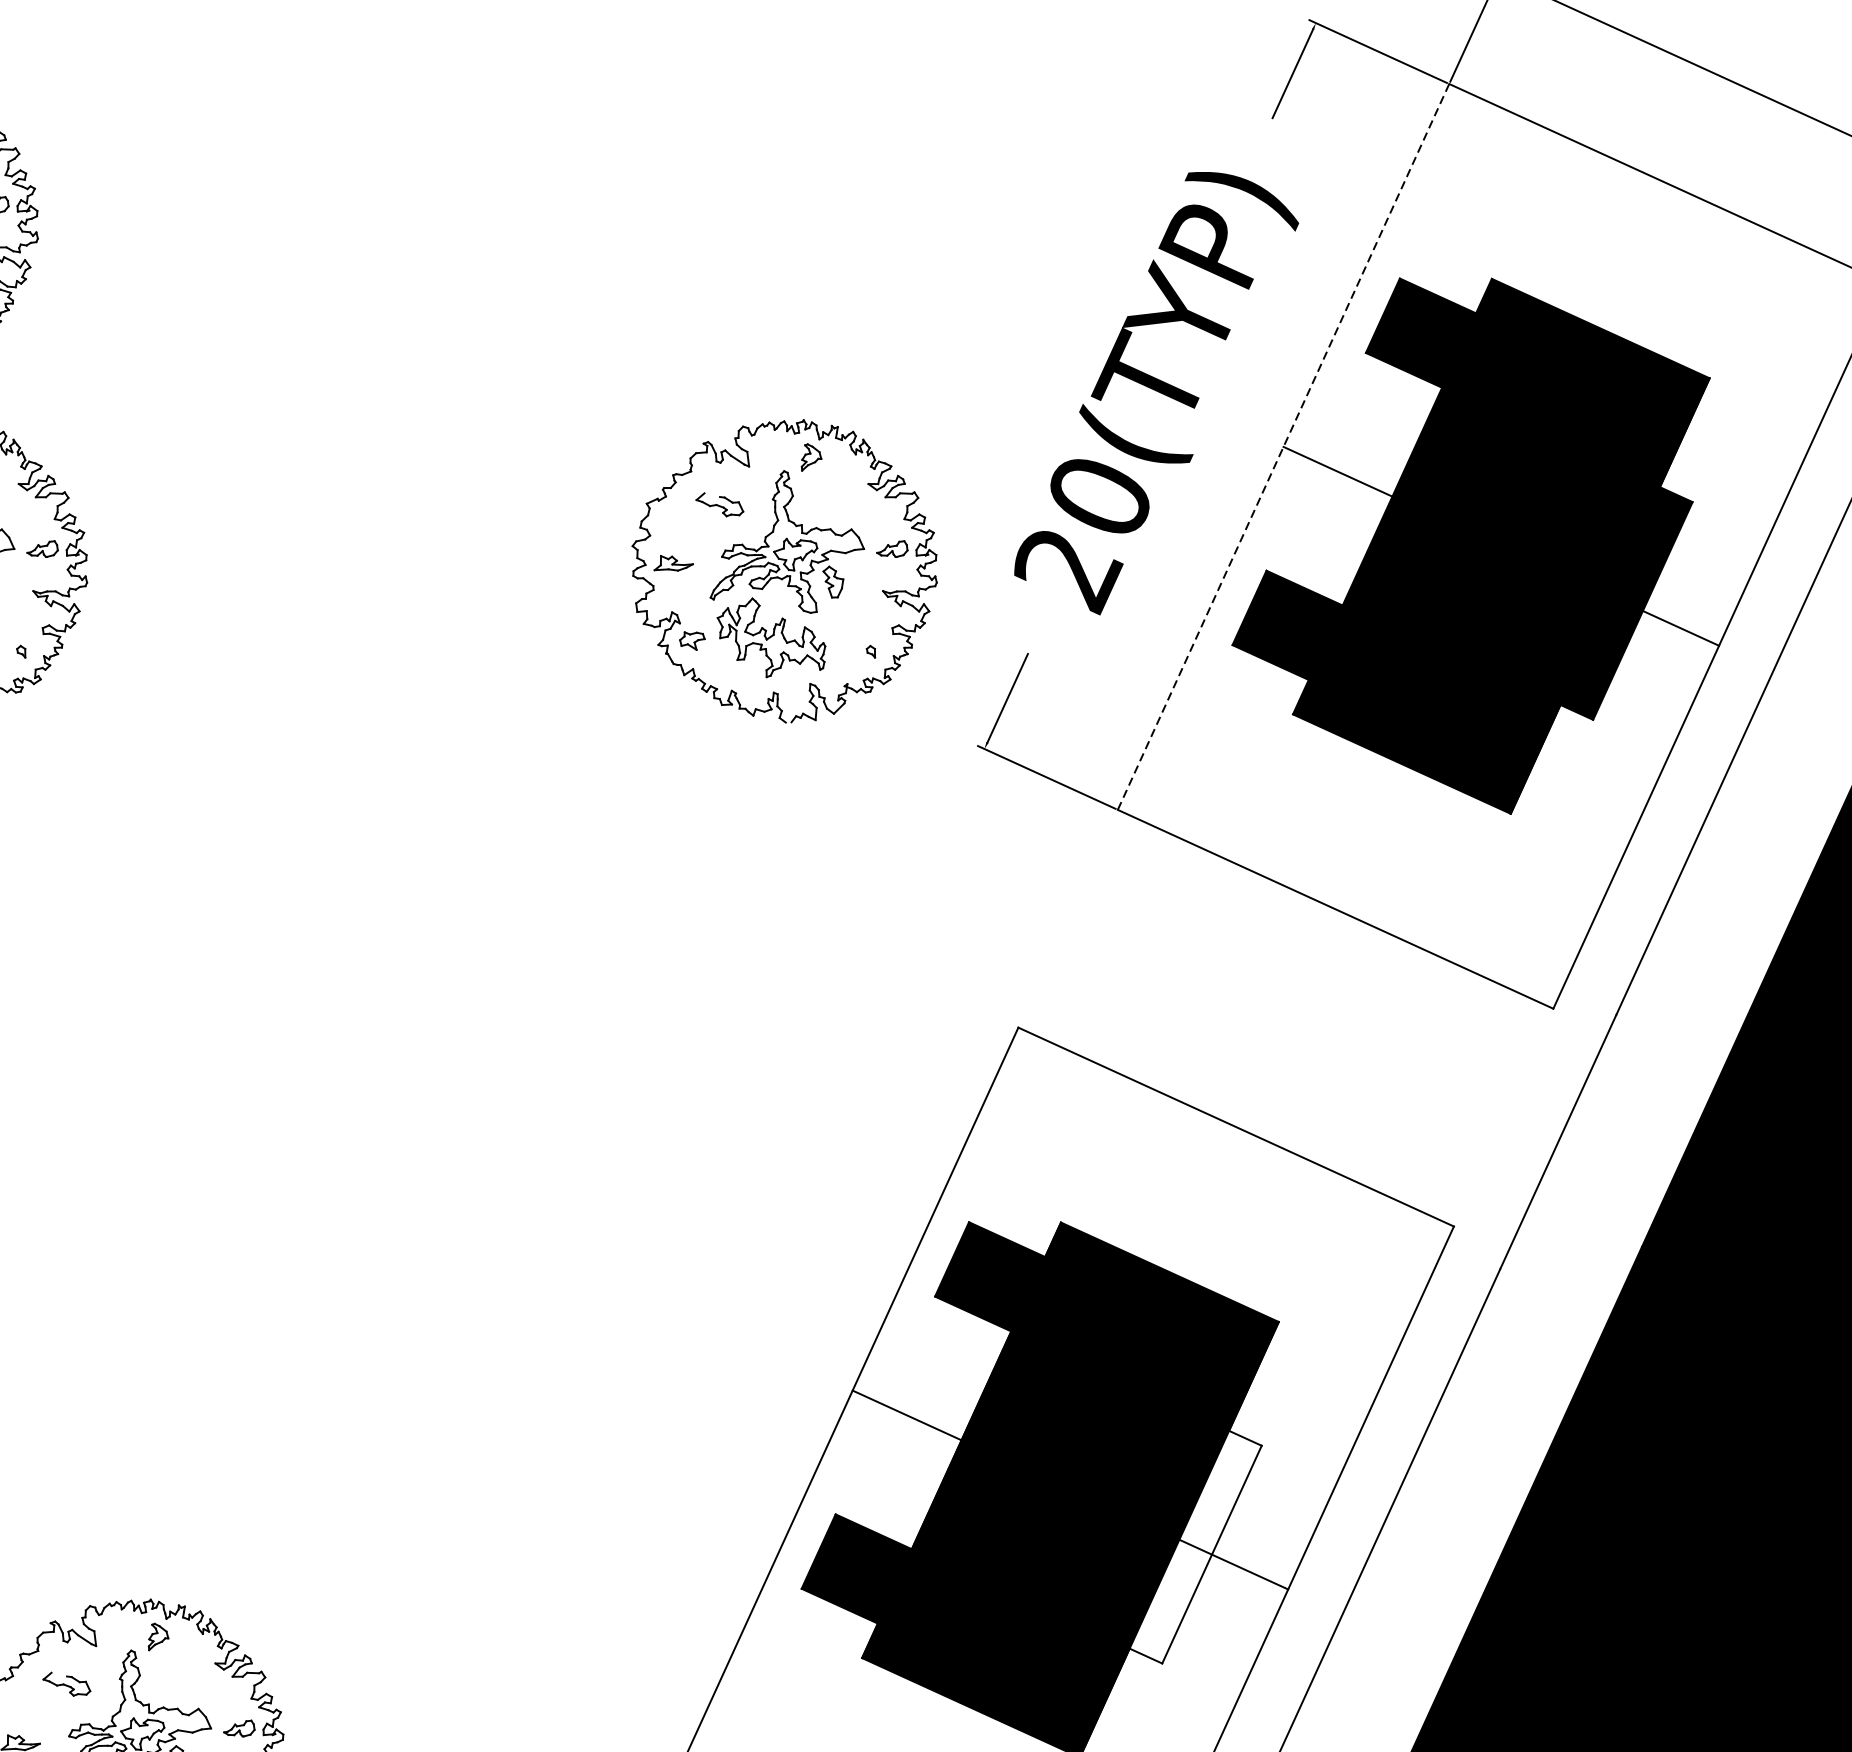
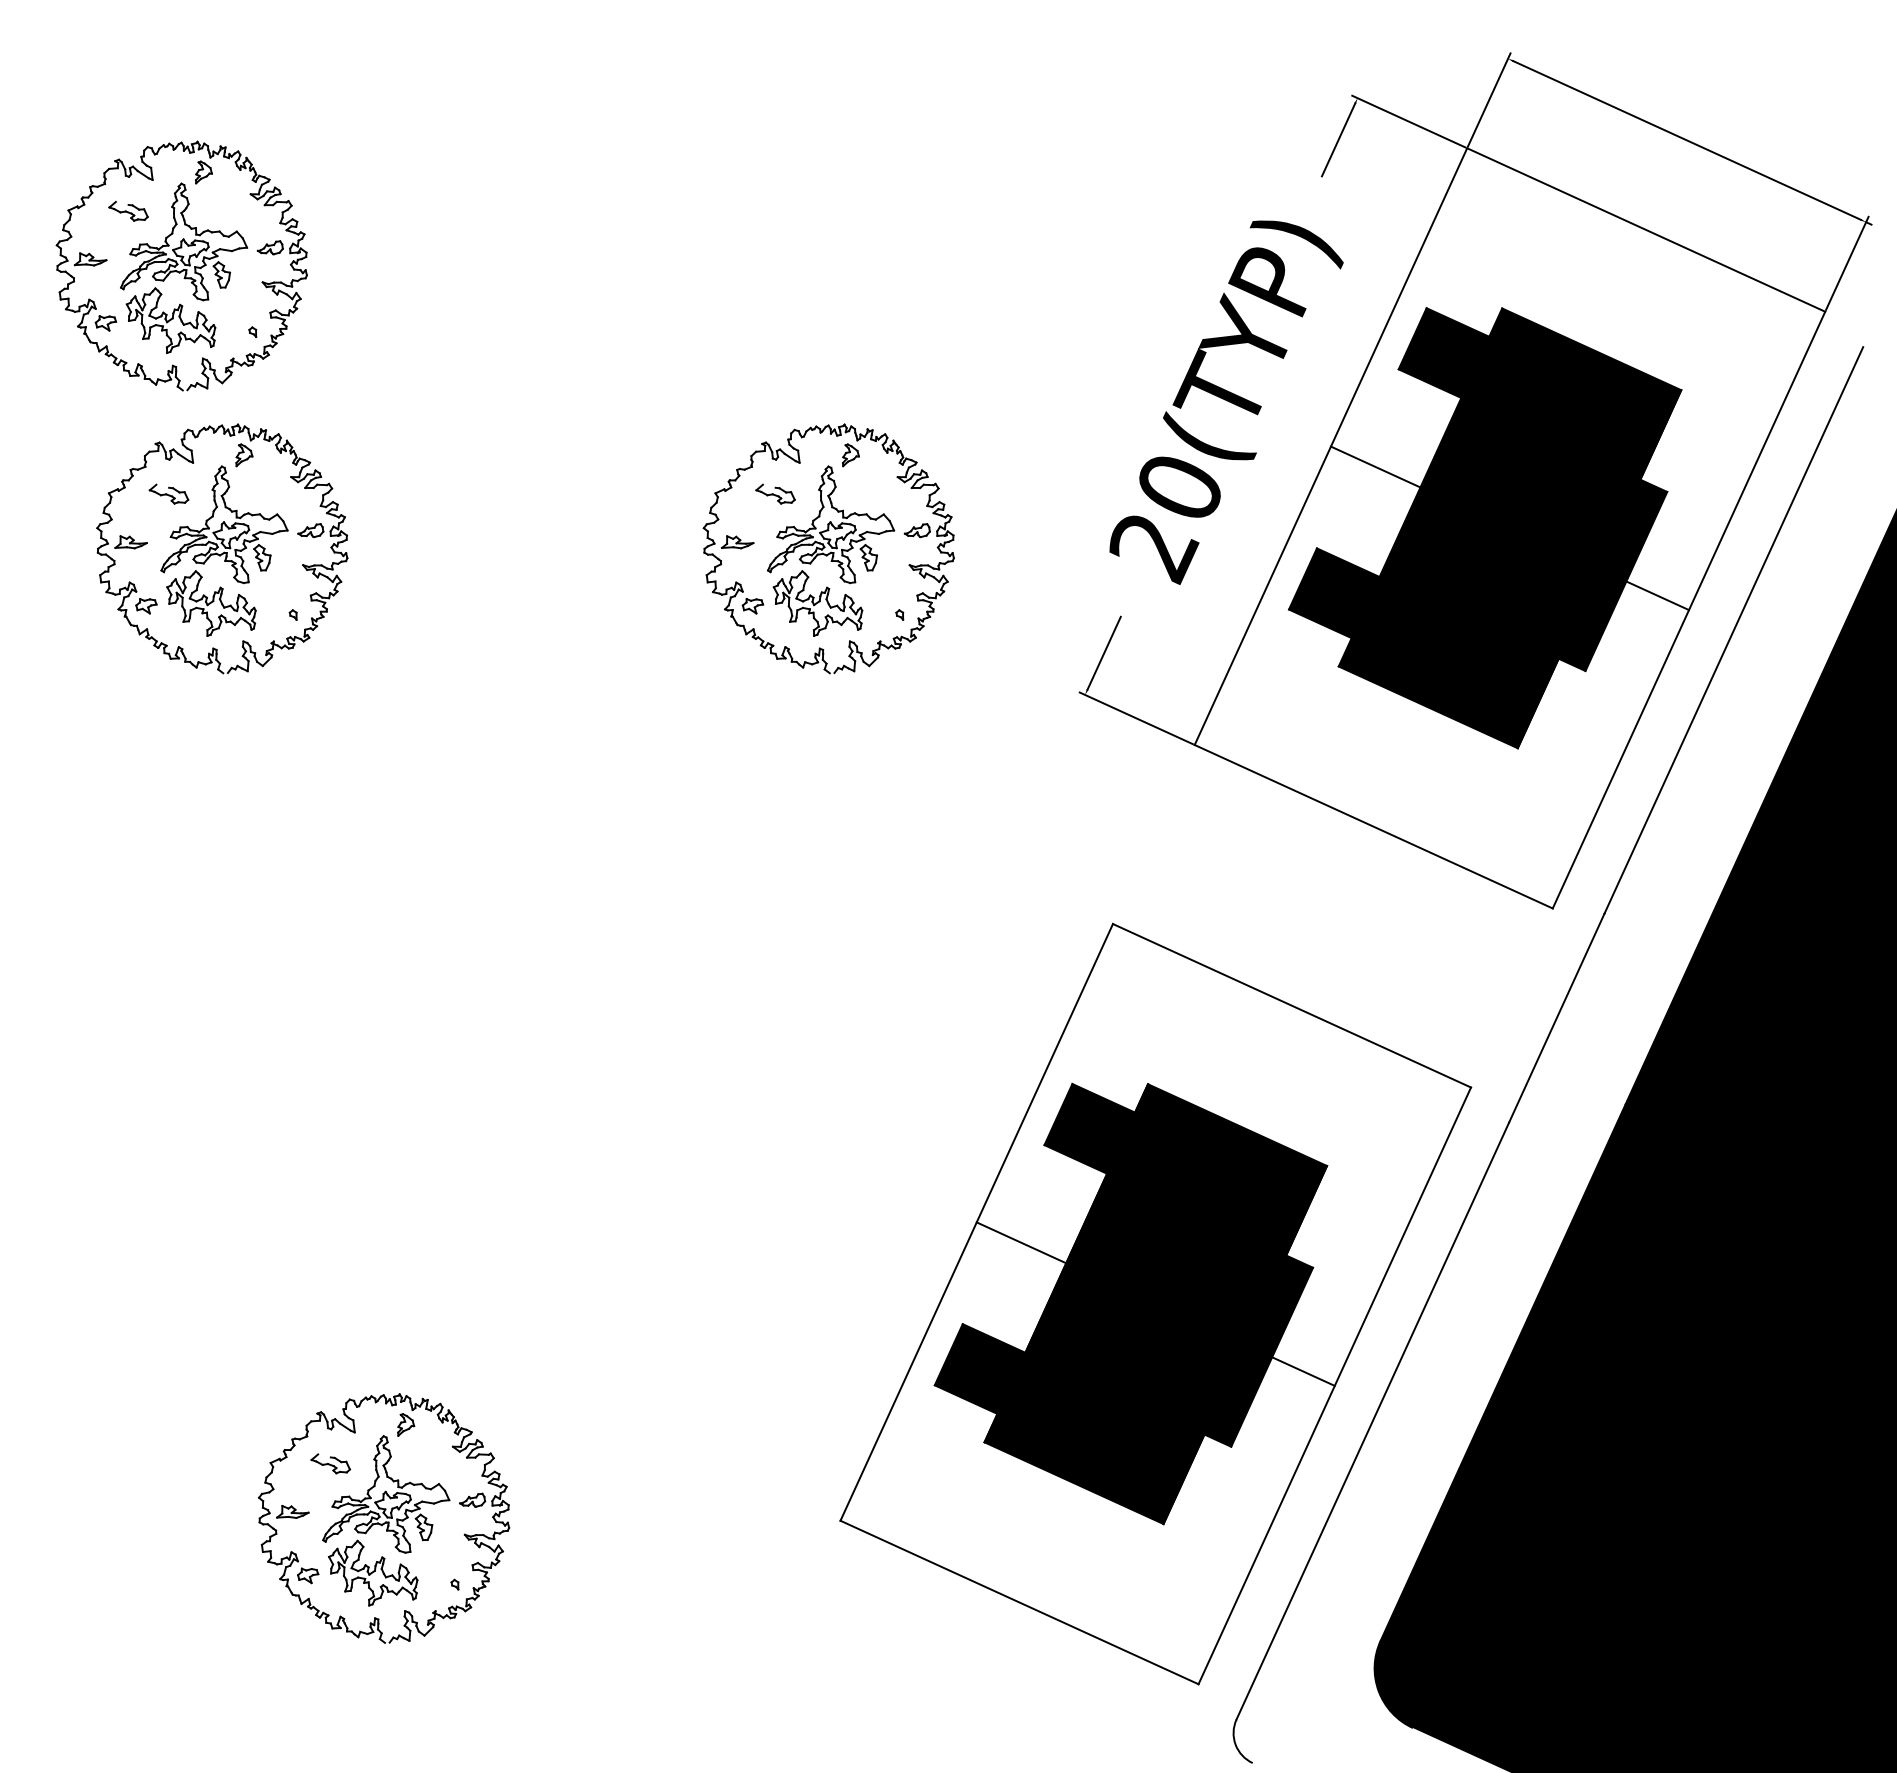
line: (1282, 447) -> (1330, 447), dashed -> solid
part: (784, 570) -> (828, 548), moved
fill: (1195, 1546) -> (1258, 1350), added

